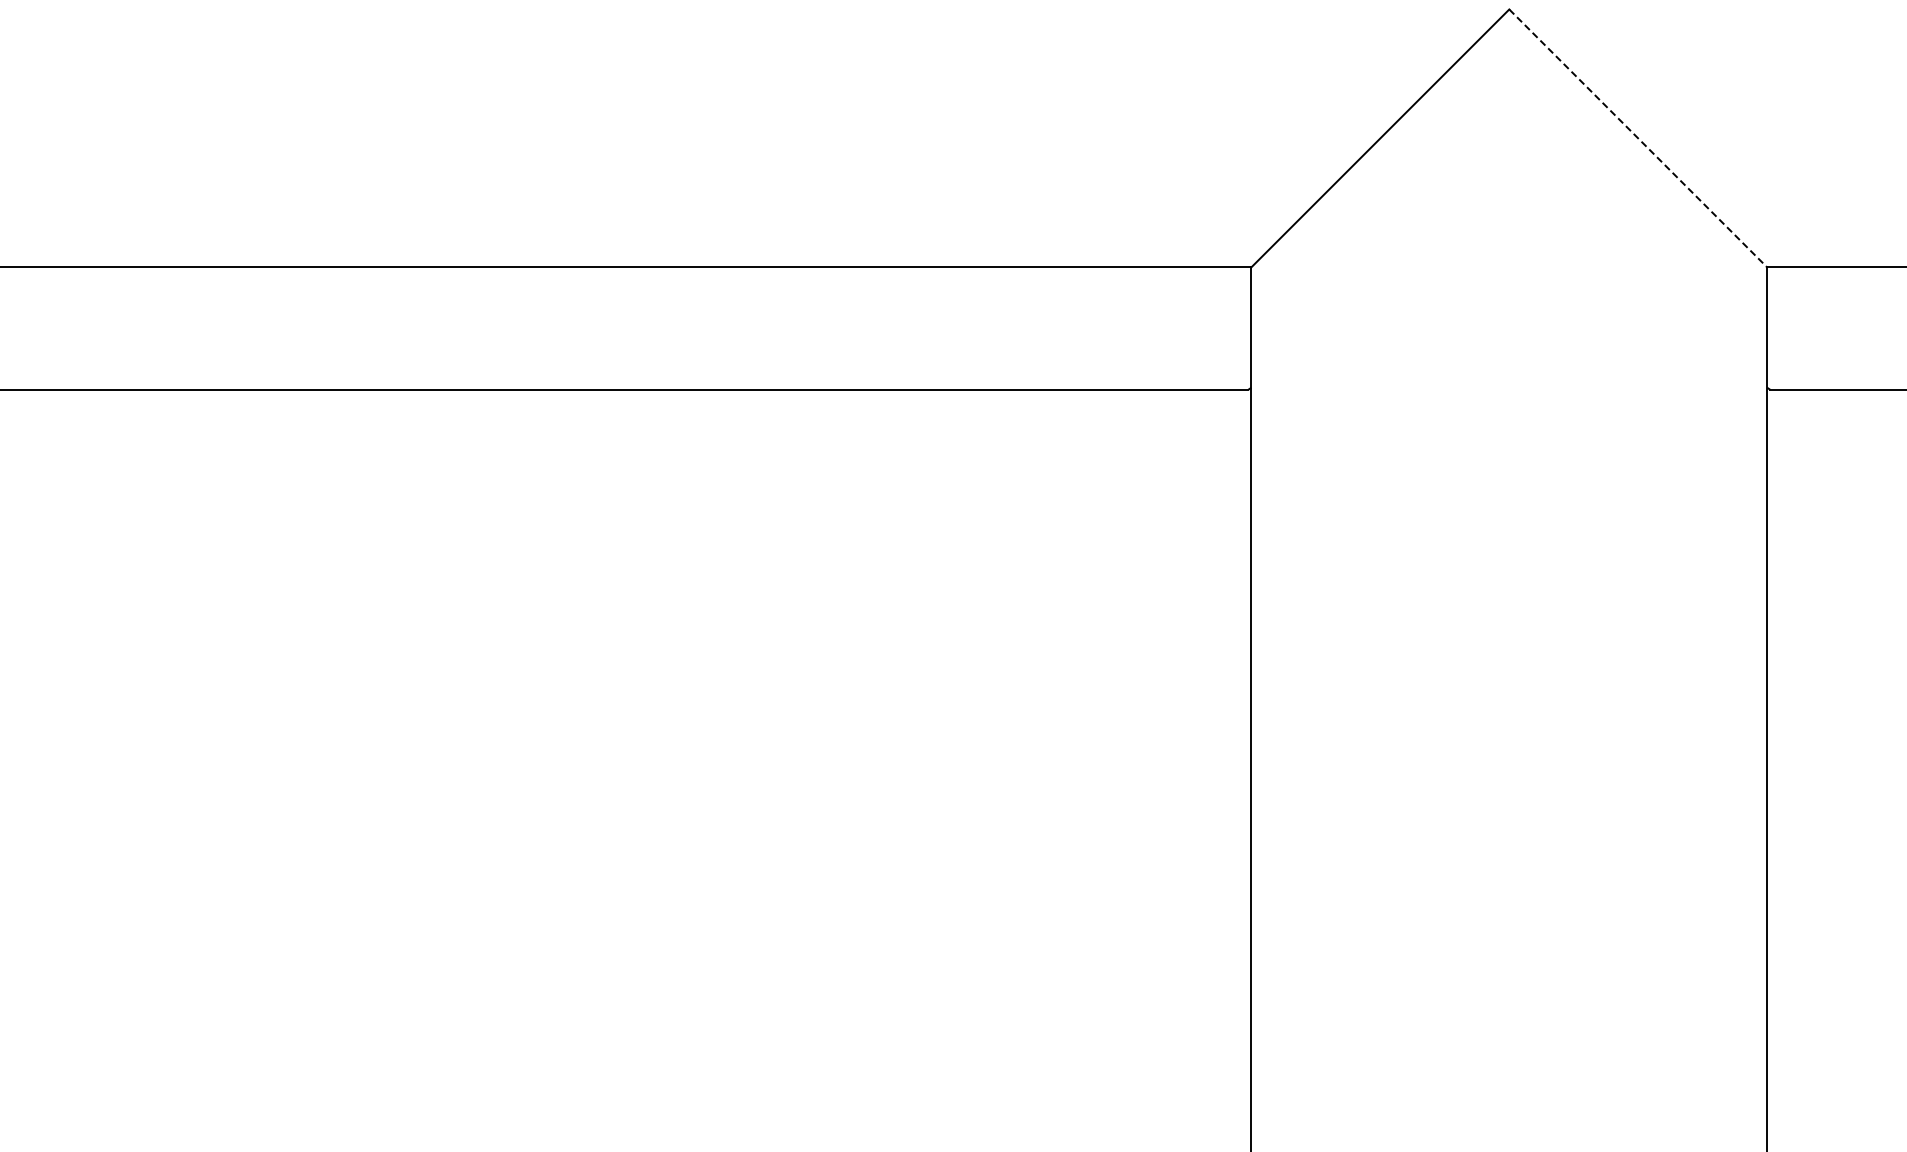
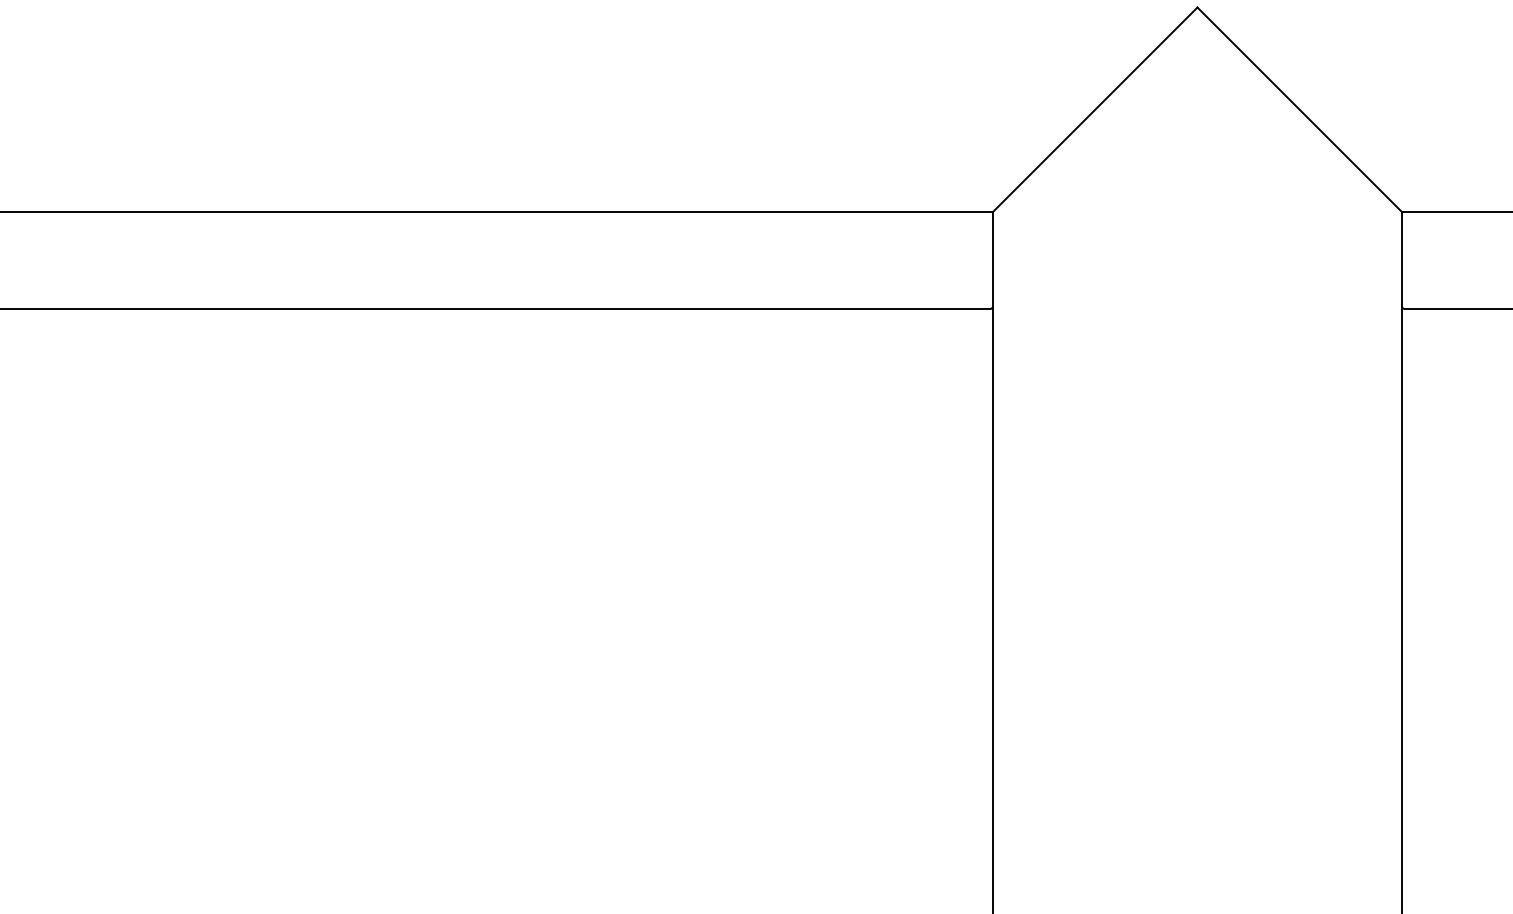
line: (1638, 138) -> (1299, 109), dashed -> solid

